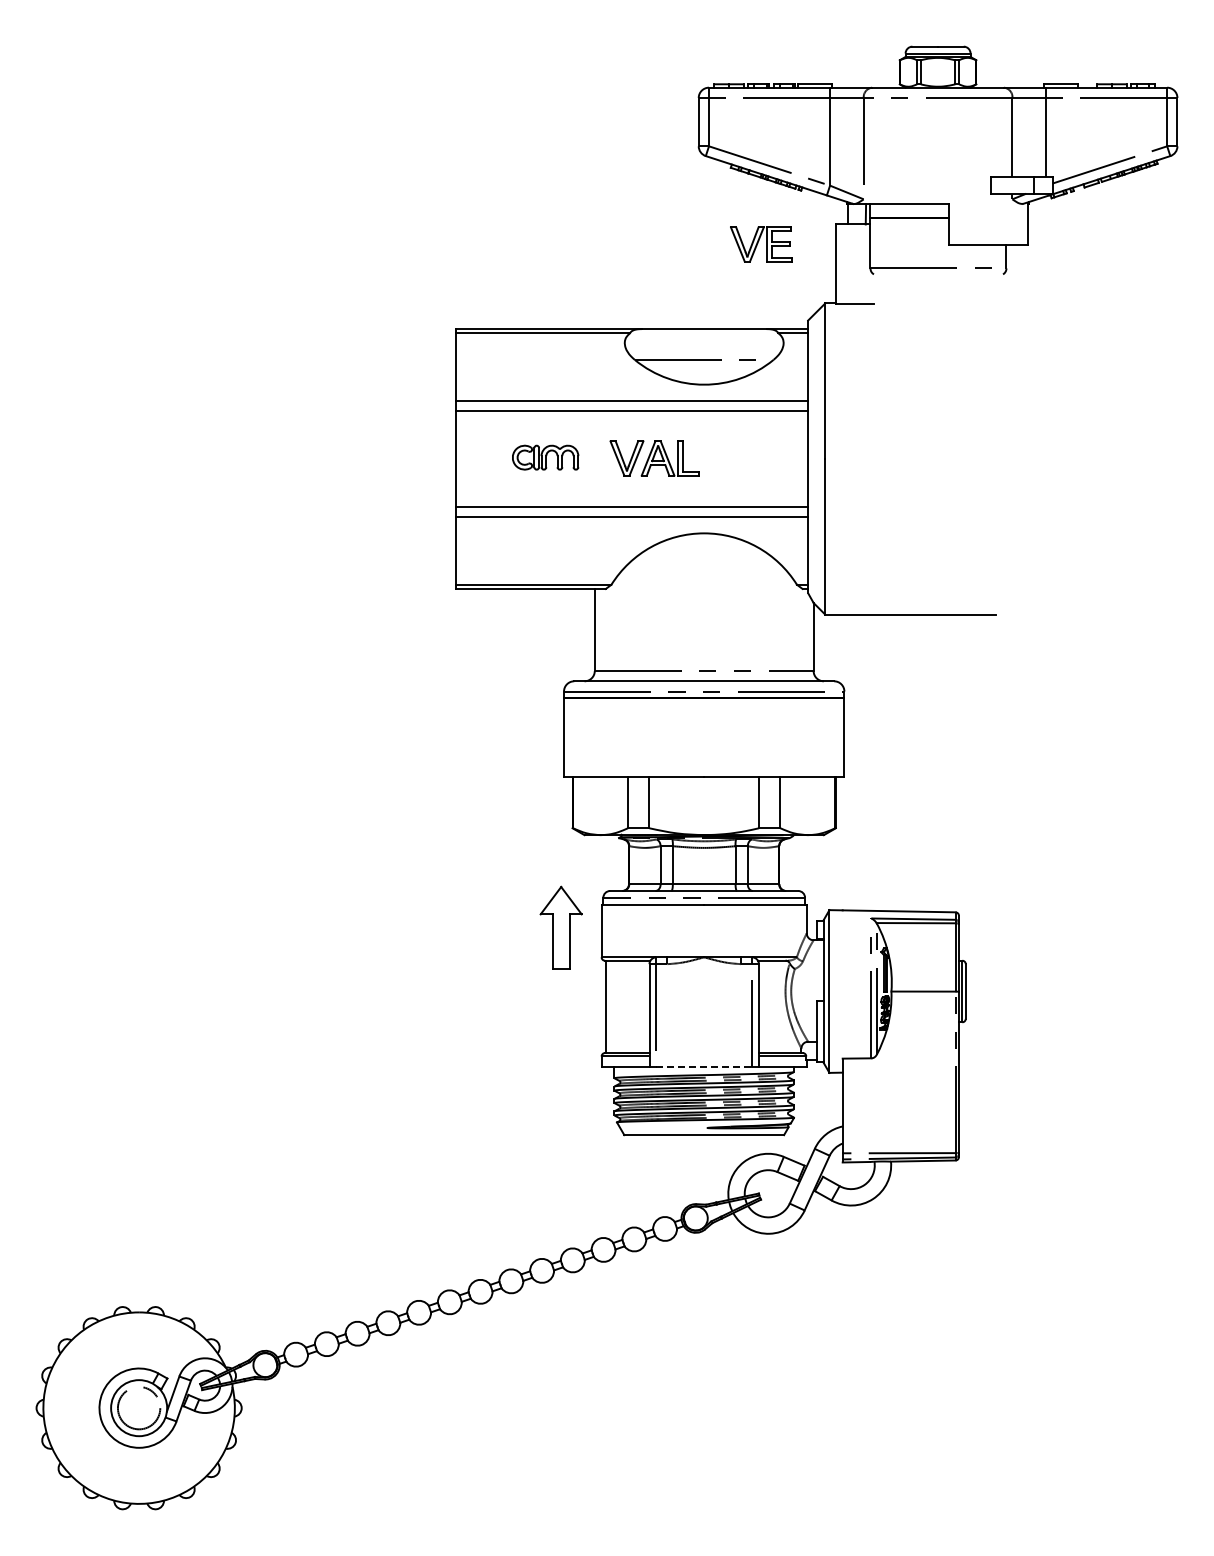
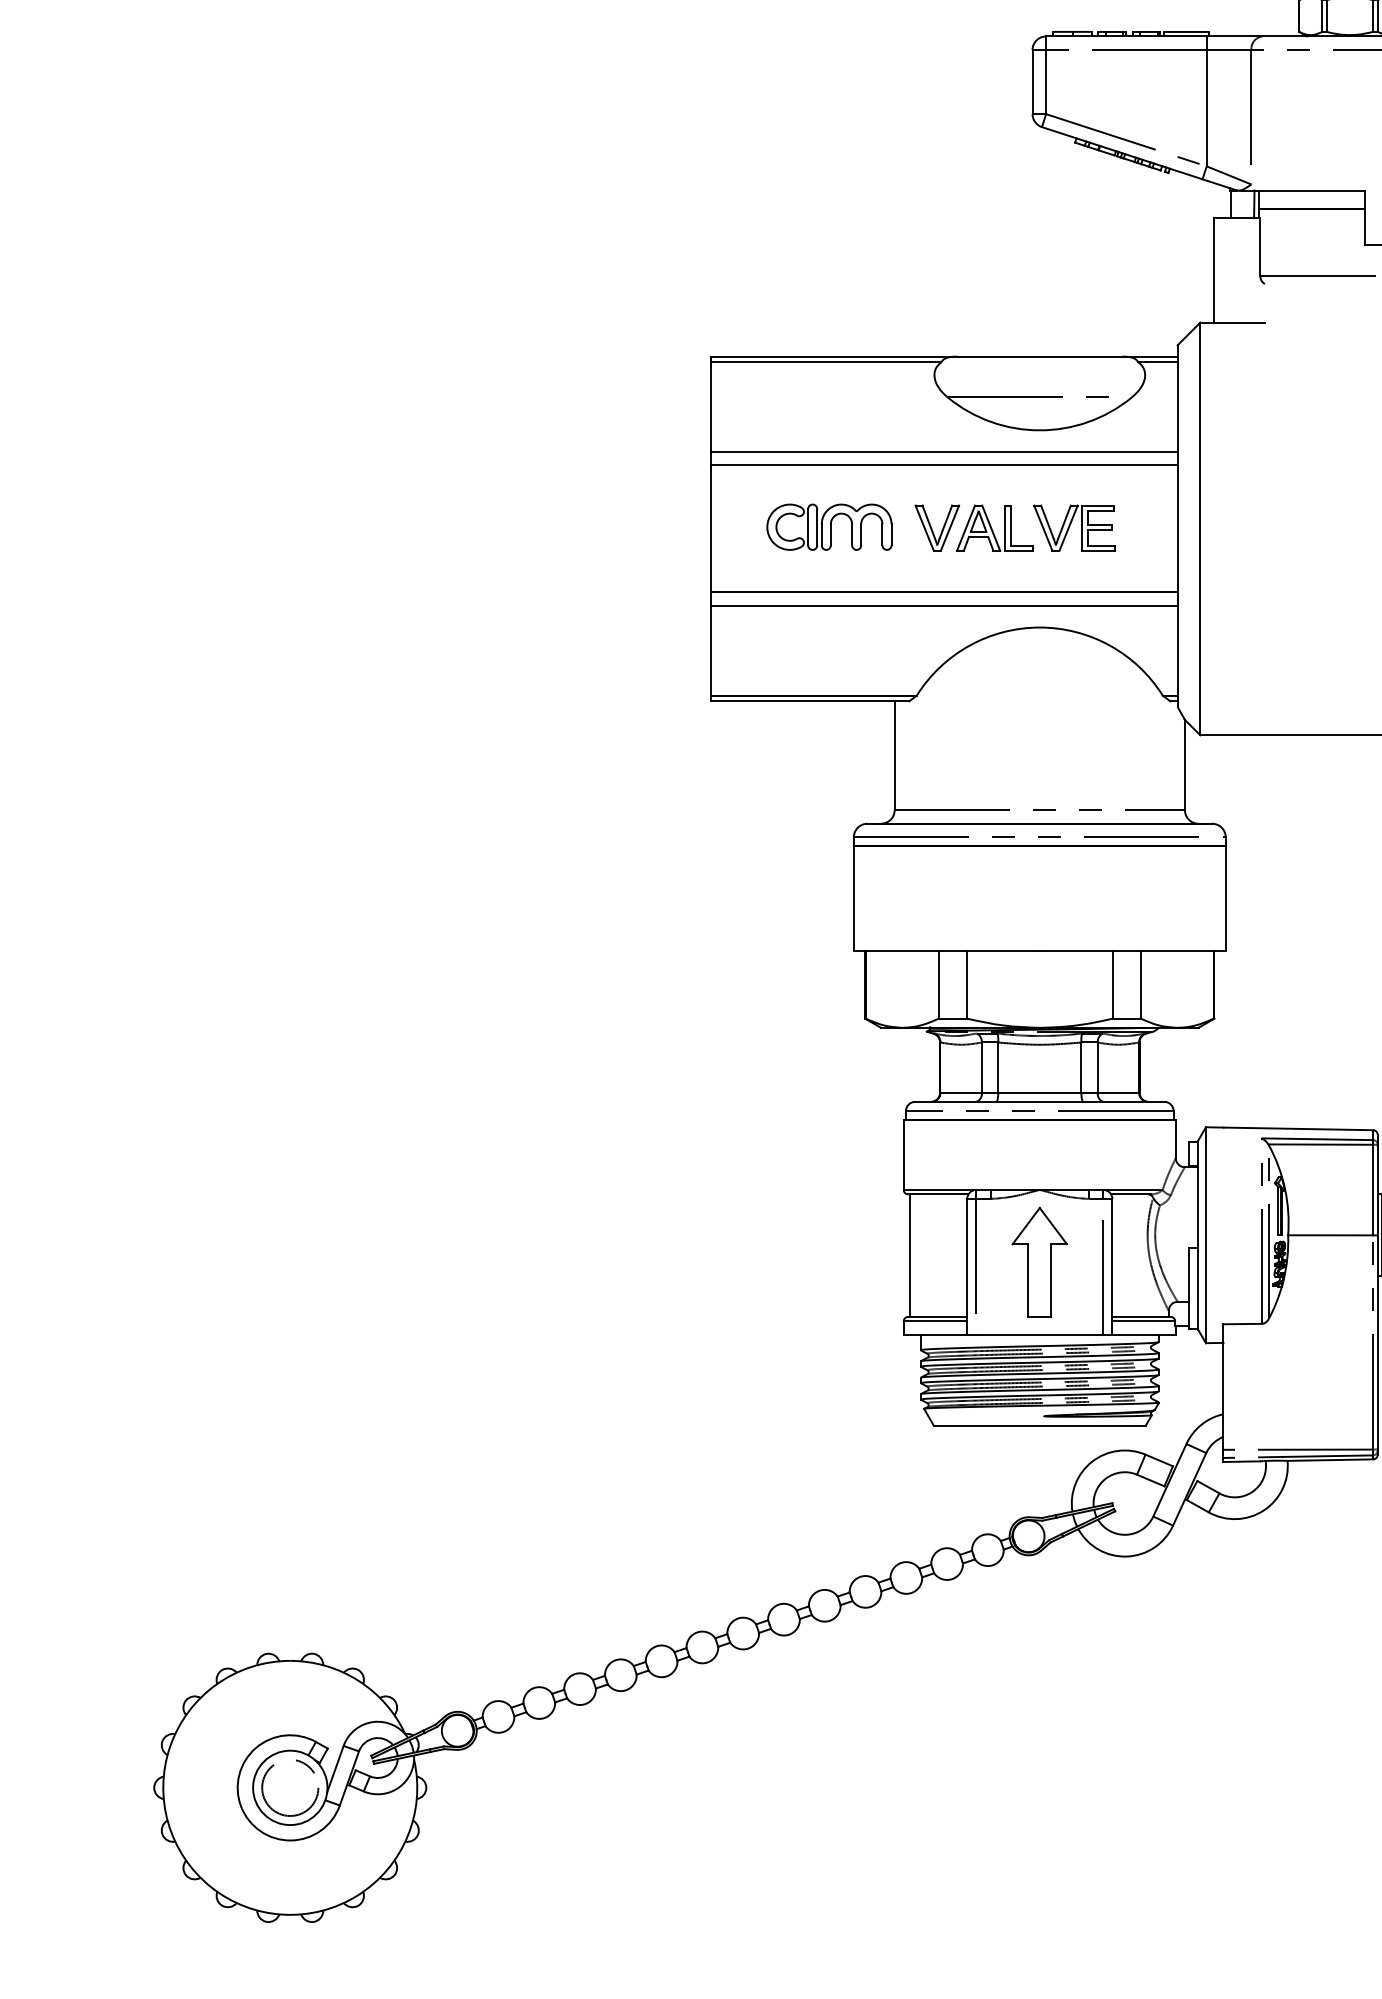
part: (761, 244) -> (1074, 528), moved
part: (545, 457) -> (829, 526), size x1.43
part: (560, 927) -> (1038, 1261), moved
line: (704, 1066) -> (1040, 1334), dashed -> solid

